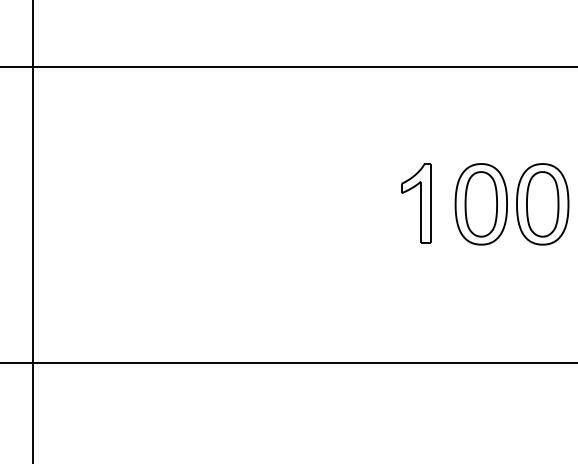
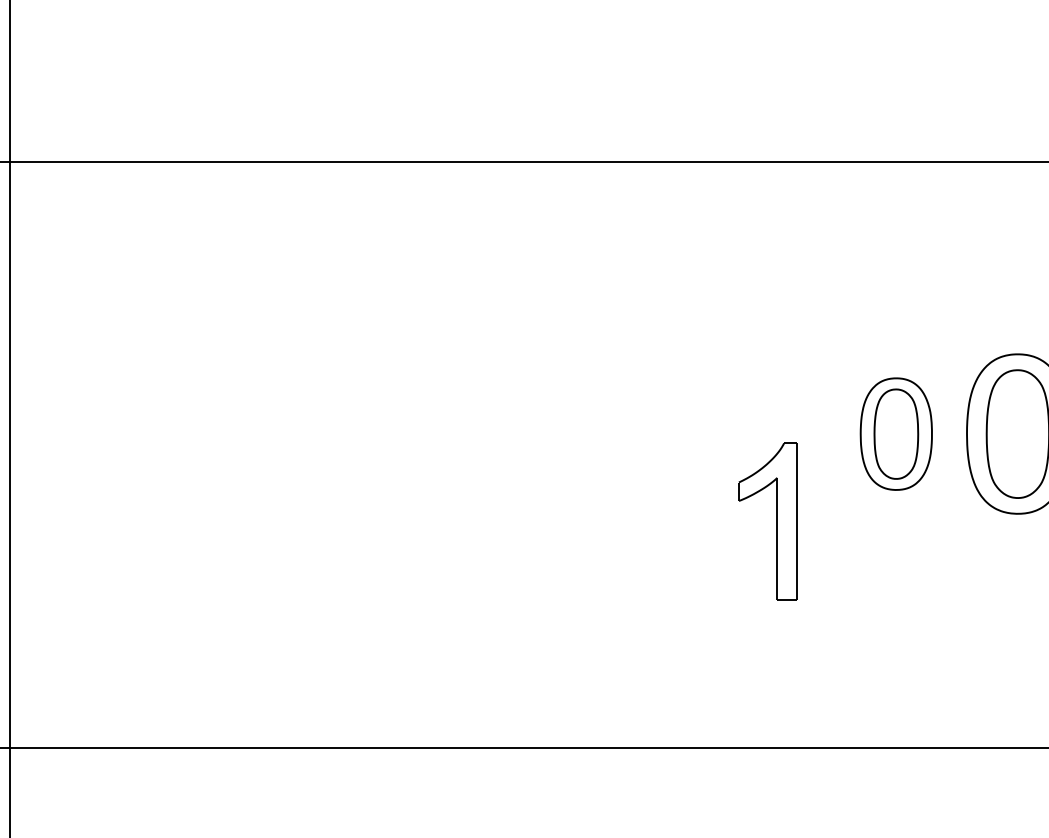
part: (416, 203) -> (768, 521), moved
part: (480, 204) -> (894, 434), size x0.7

